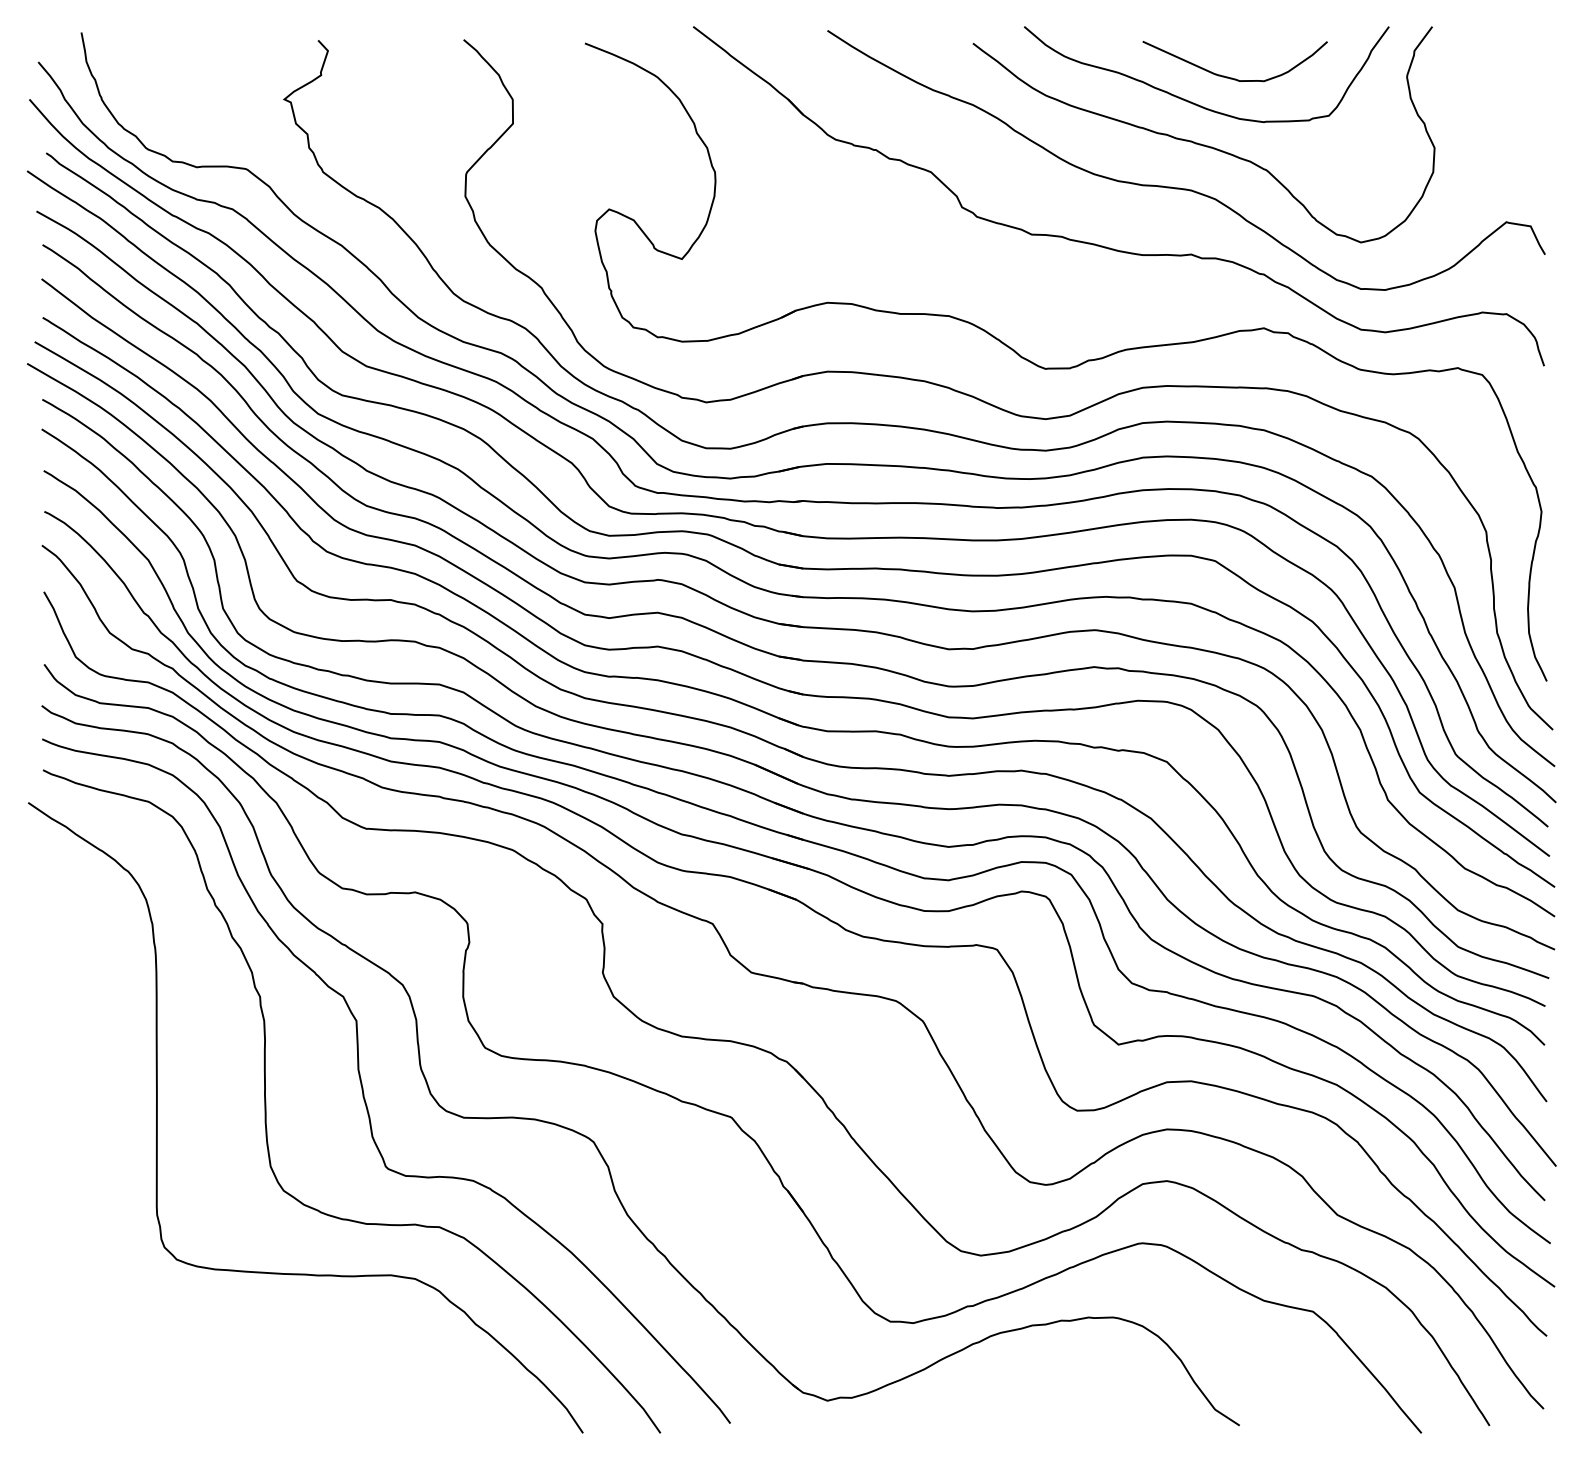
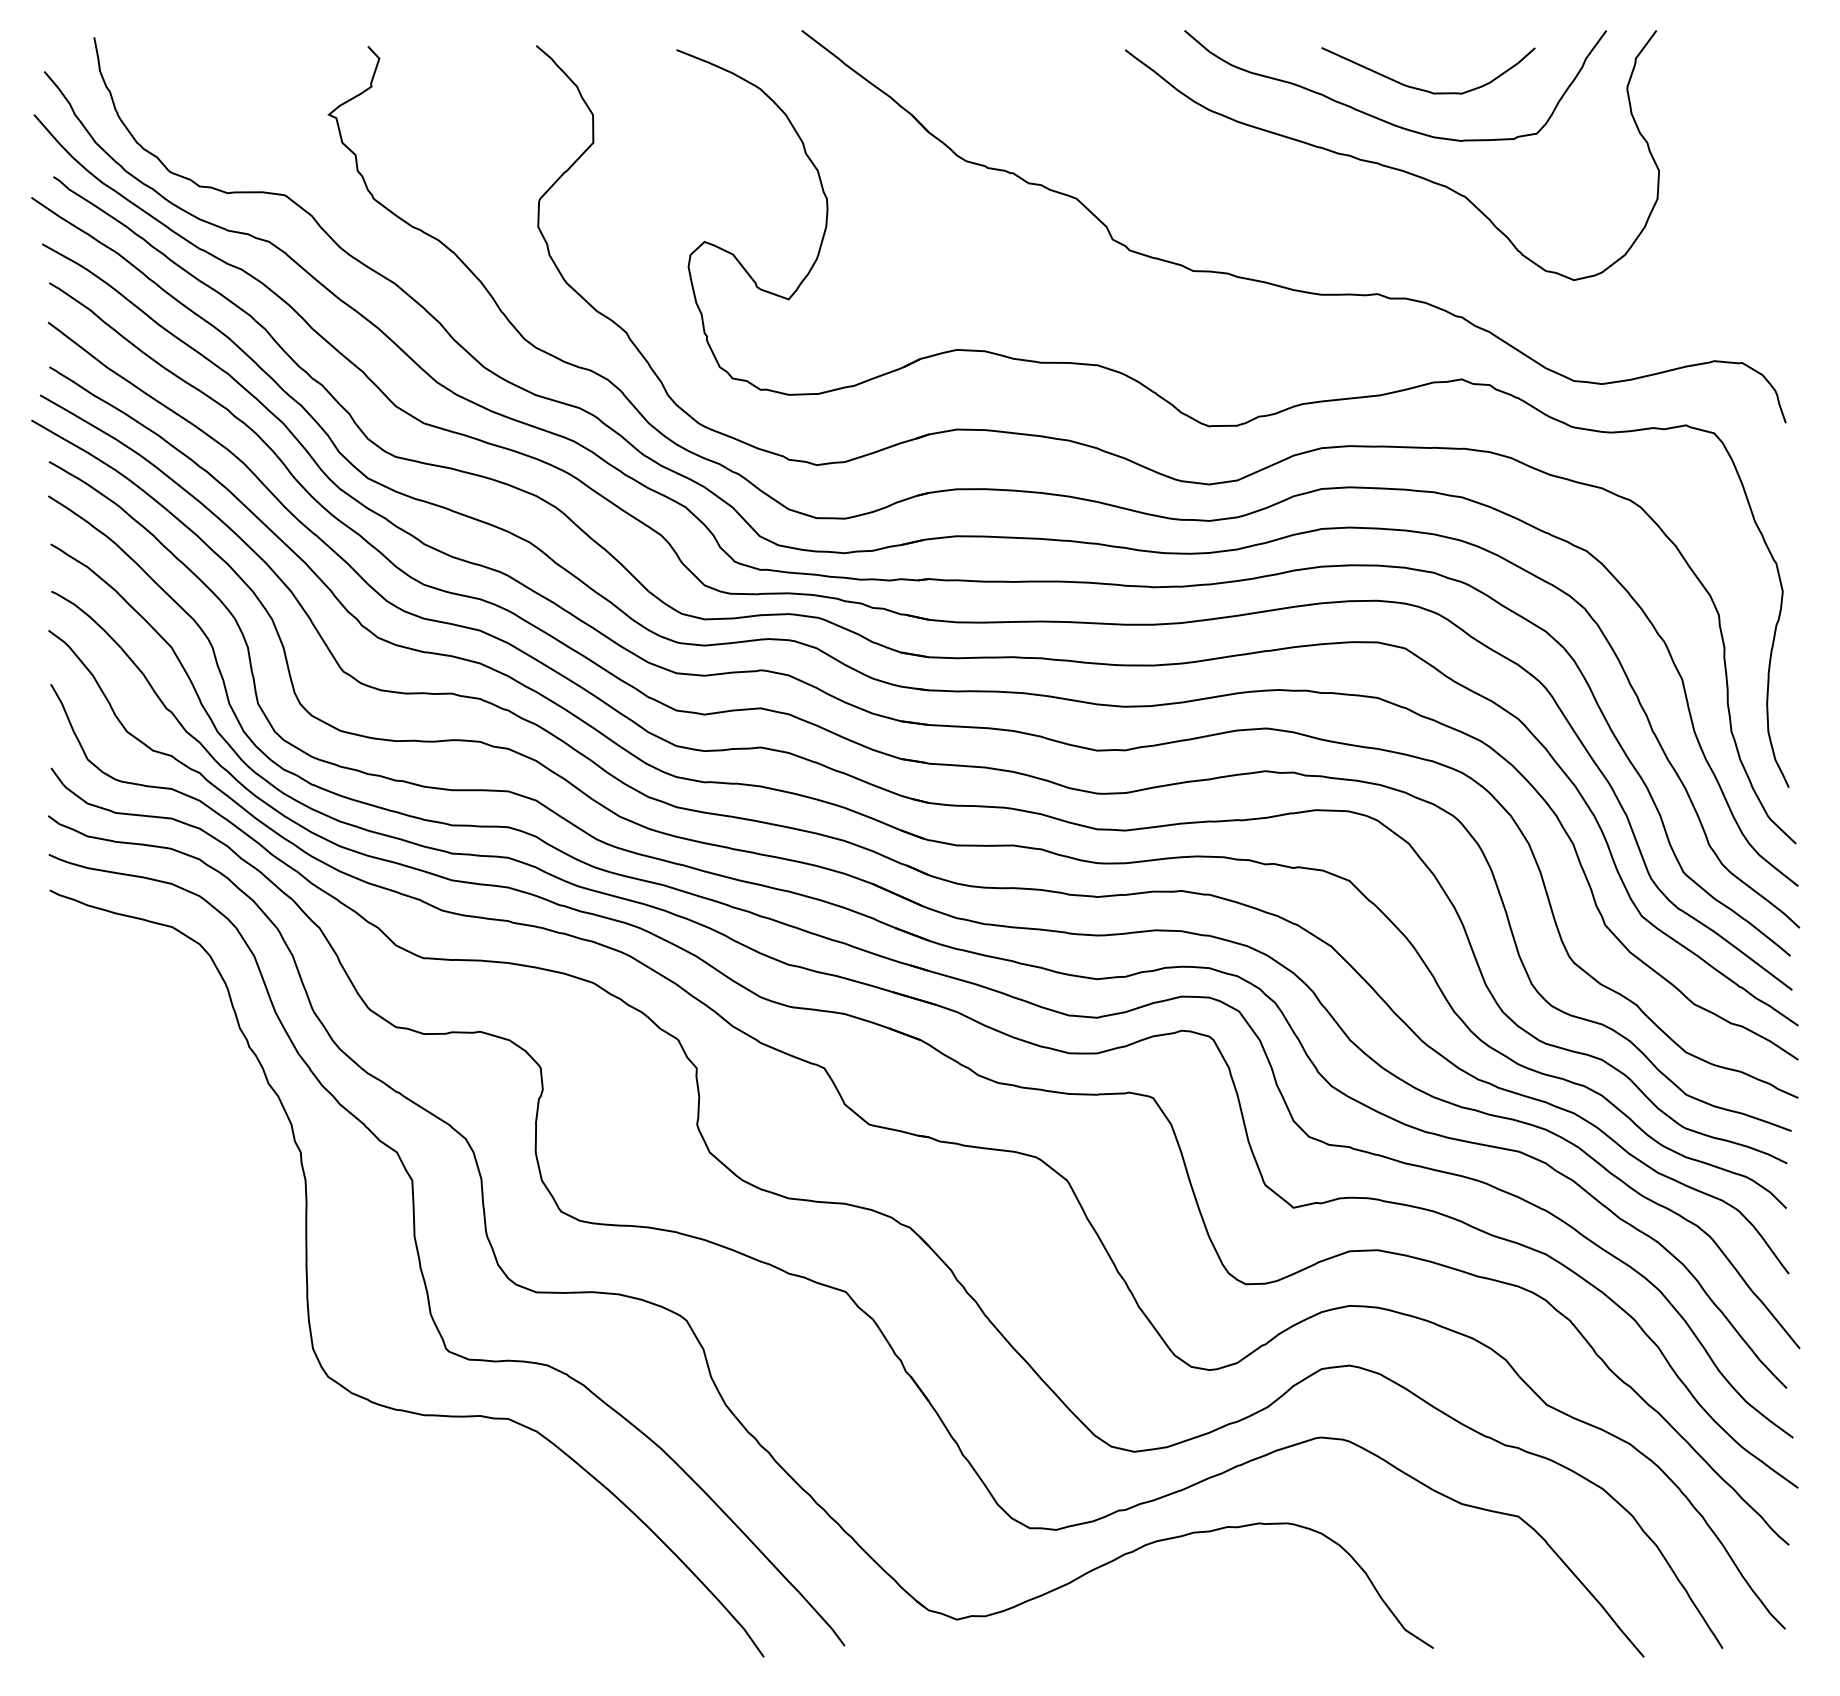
curve: (1185, 188) -> (1370, 217), removed
curve: (157, 1117) -> (182, 1292), removed

